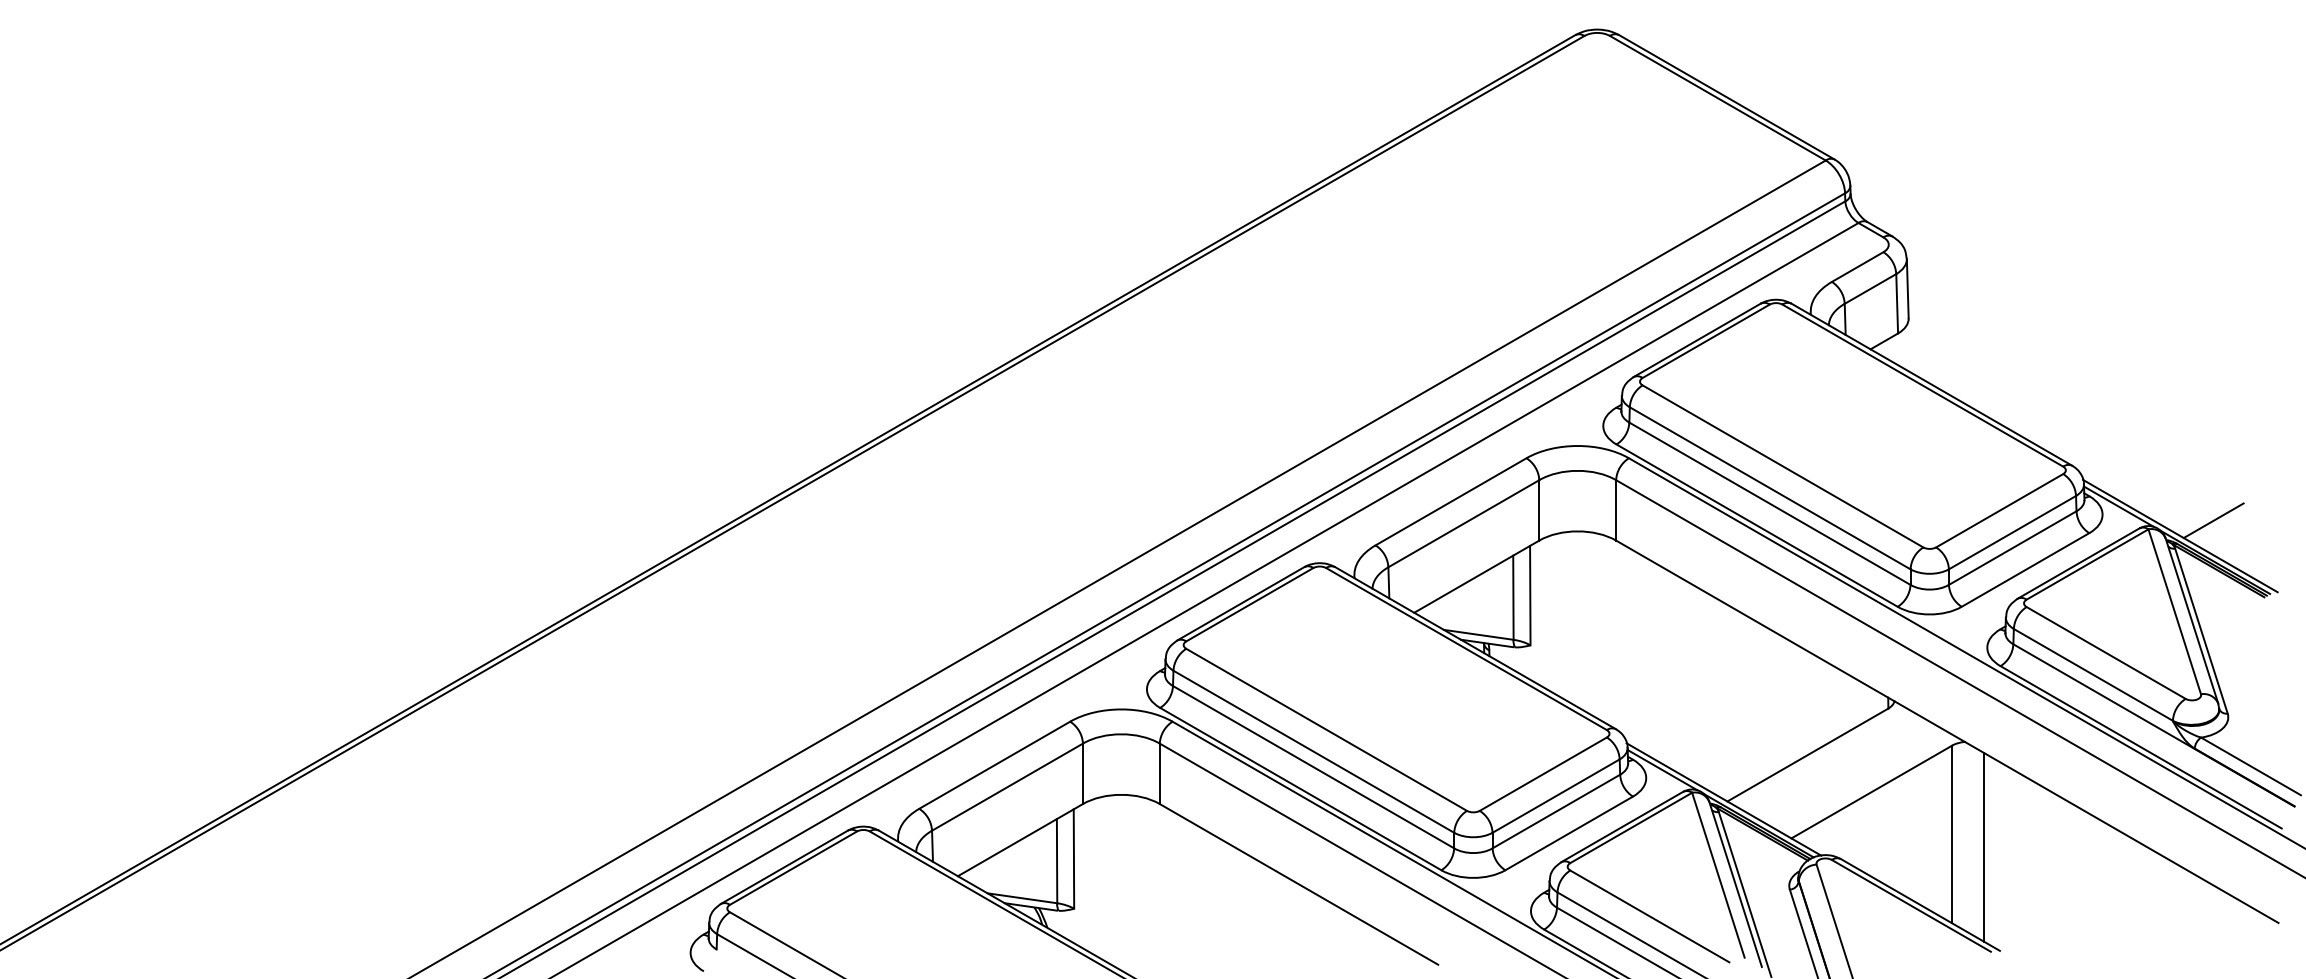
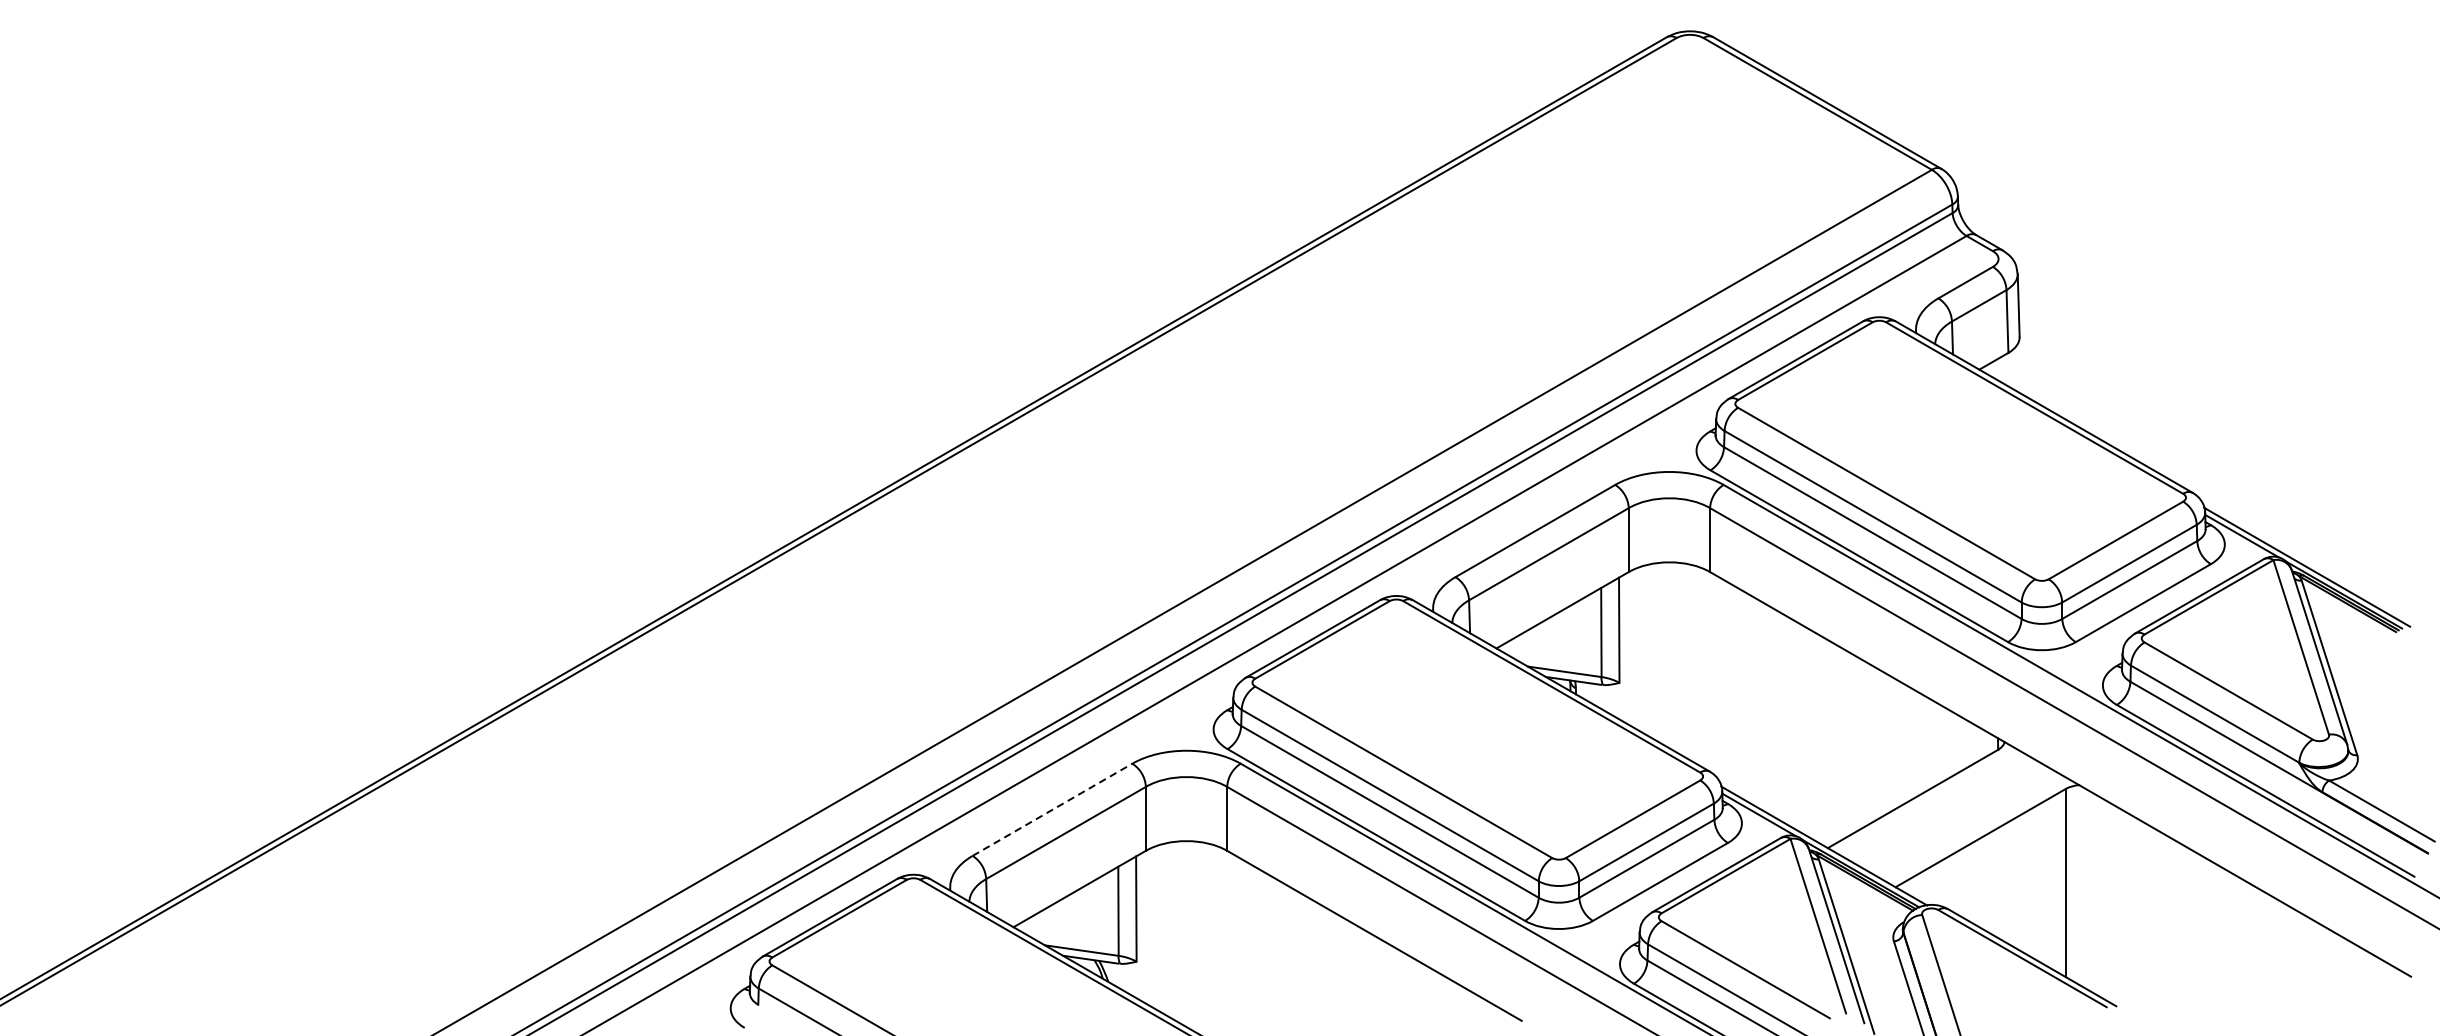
line: (2213, 520) -> (2342, 550), removed
line: (995, 765) -> (1053, 810), solid -> dashed
line: (1984, 847) -> (2099, 896), removed

